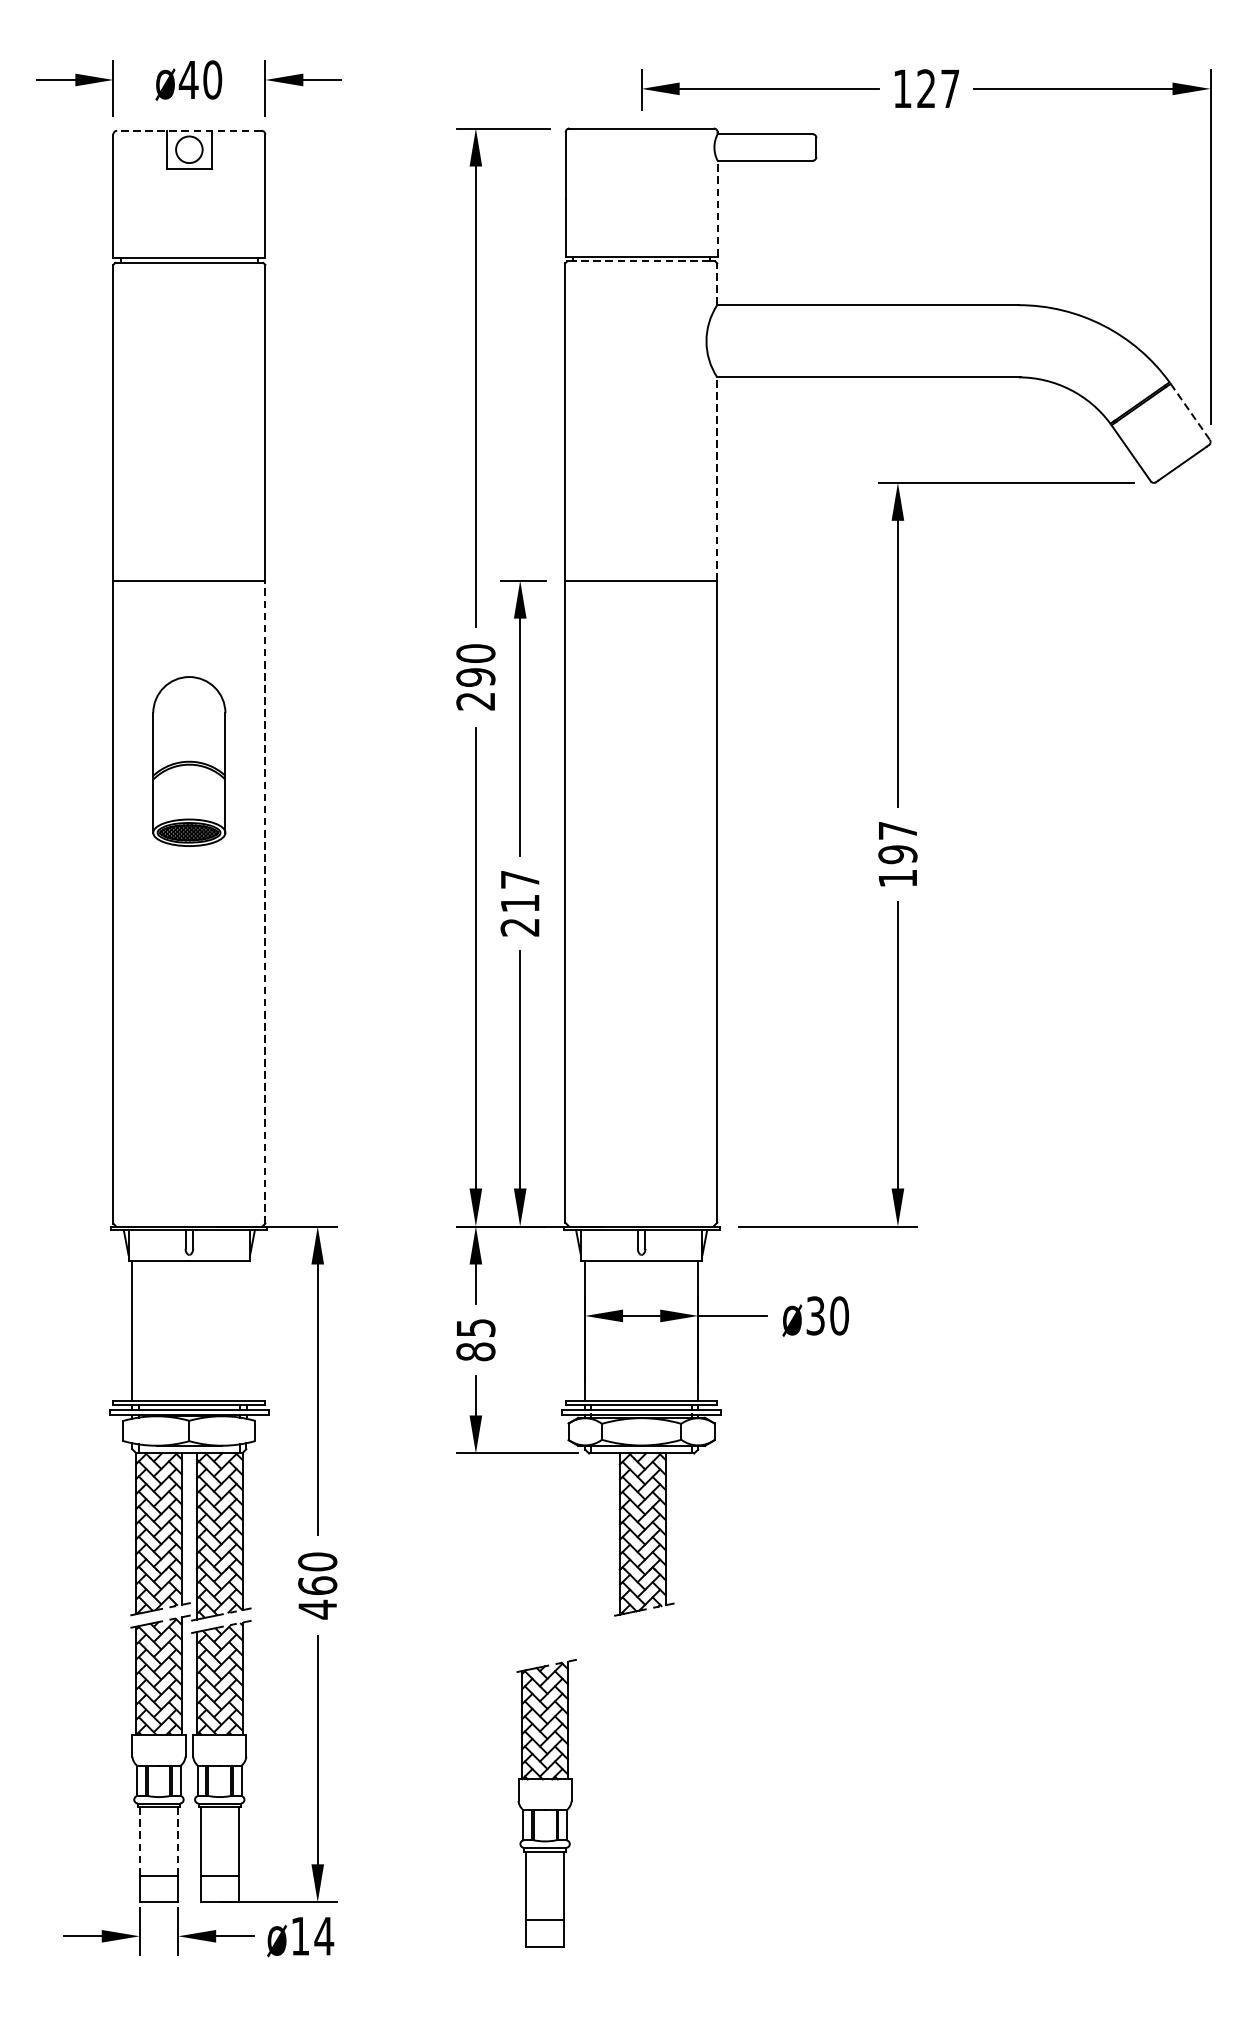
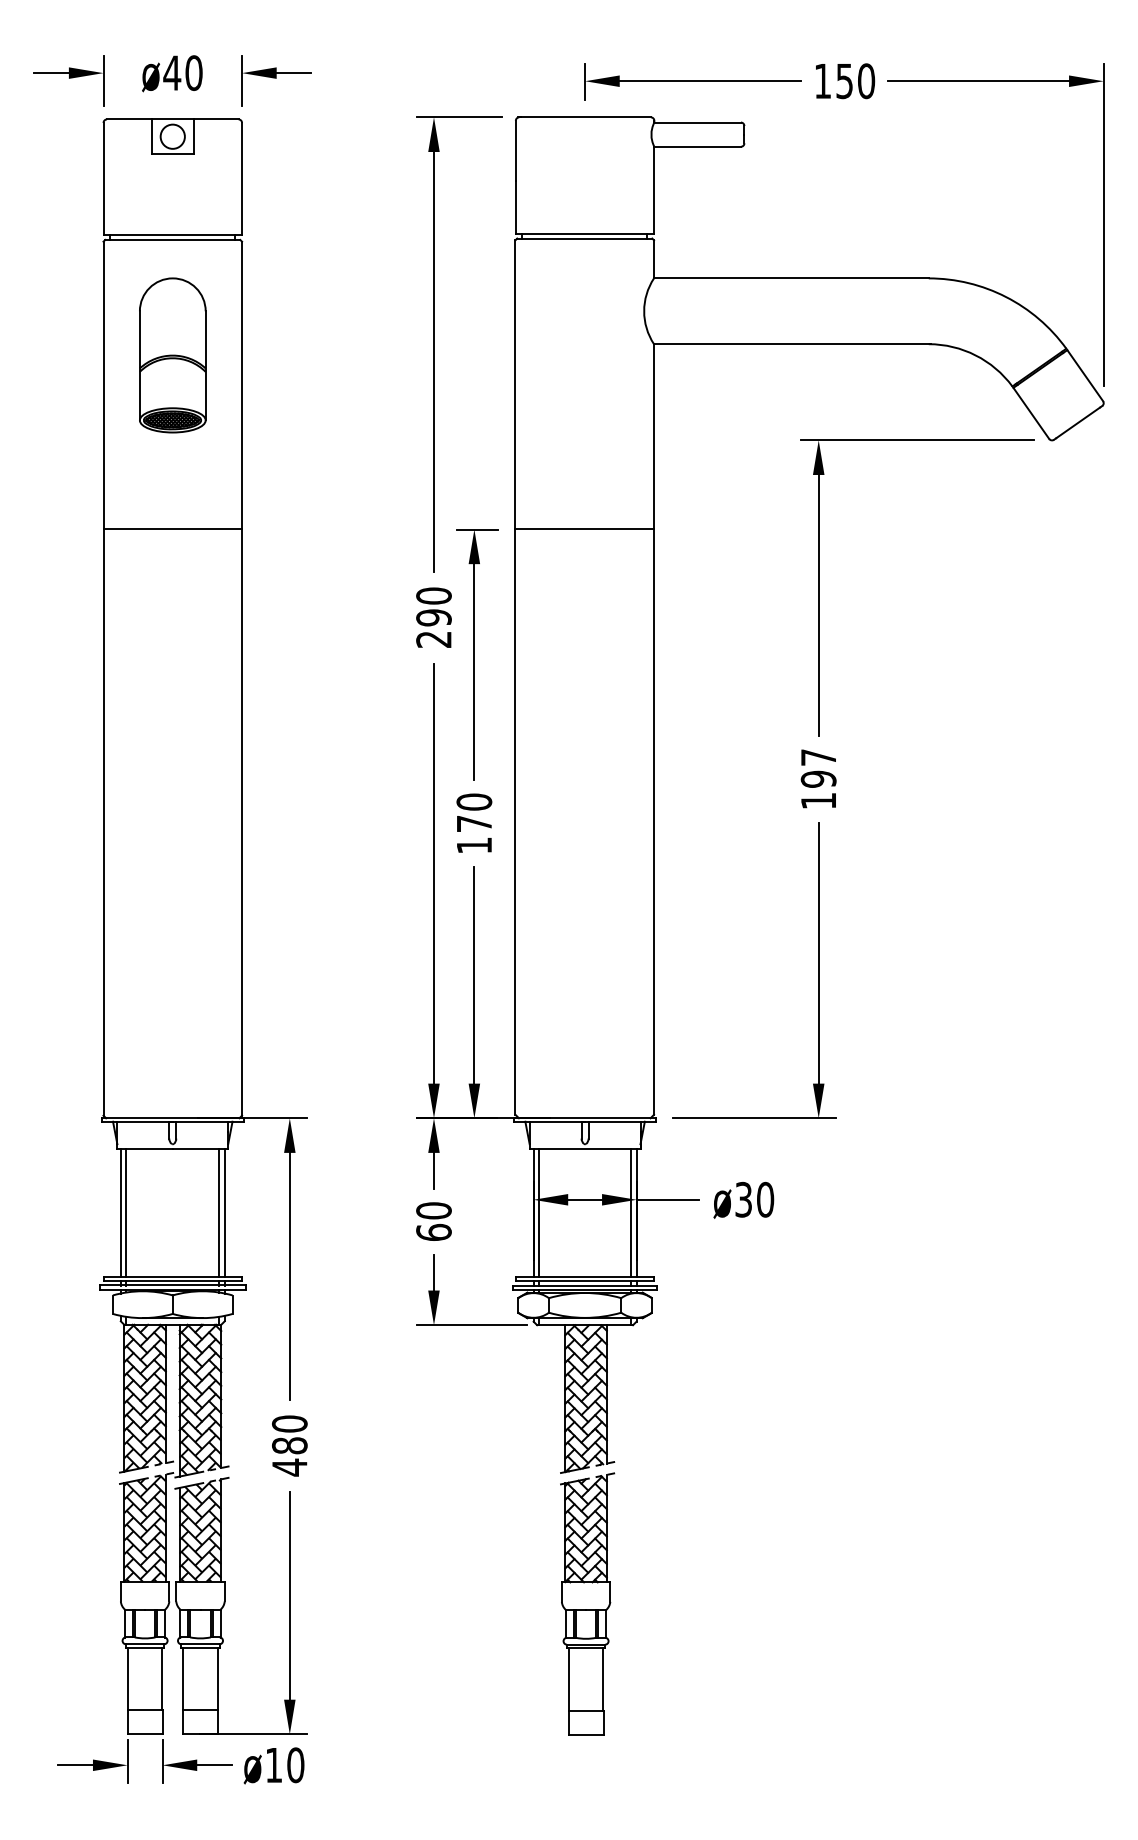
text: (938, 89) -> (855, 81), 127 -> 150
line: (189, 130) -> (172, 119), dashed -> solid
line: (717, 208) -> (654, 190), dashed -> solid
line: (641, 261) -> (584, 238), dashed -> solid
line: (717, 283) -> (654, 258), dashed -> solid
line: (1190, 412) -> (1085, 376), dashed -> solid
line: (717, 478) -> (654, 436), dashed -> solid
part: (189, 761) -> (172, 355), moved
line: (265, 902) -> (242, 822), dashed -> solid
text: (520, 903) -> (474, 823), 217 -> 170
line: (246, 1329) -> (224, 1212), added
line: (138, 1330) -> (126, 1213), added
line: (240, 1330) -> (219, 1213), added
line: (590, 1330) -> (538, 1213), added
line: (692, 1330) -> (631, 1213), added
text: (475, 1339) -> (433, 1221), 85 -> 60
text: (317, 1585) -> (289, 1445), 460 -> 480
part: (546, 1802) -> (587, 1603), moved
line: (139, 1842) -> (127, 1679), dashed -> solid
line: (178, 1842) -> (162, 1679), dashed -> solid
text: (323, 1936) -> (295, 1765), ø14 -> ø10

